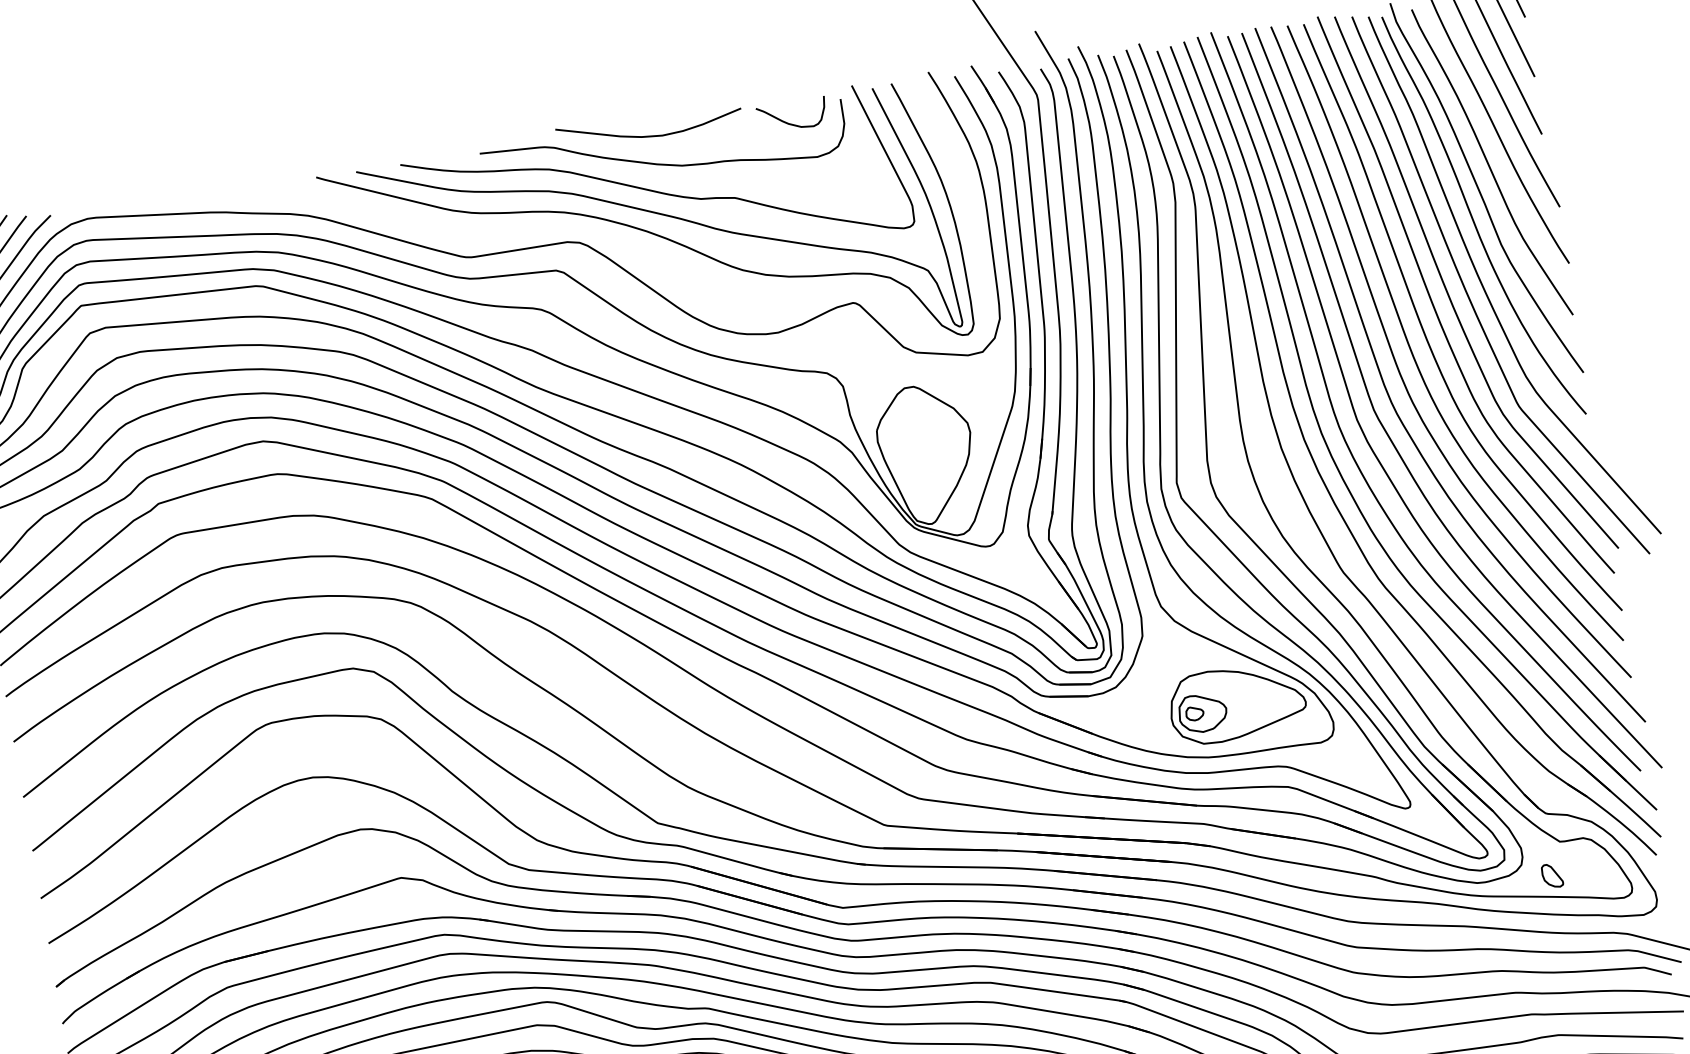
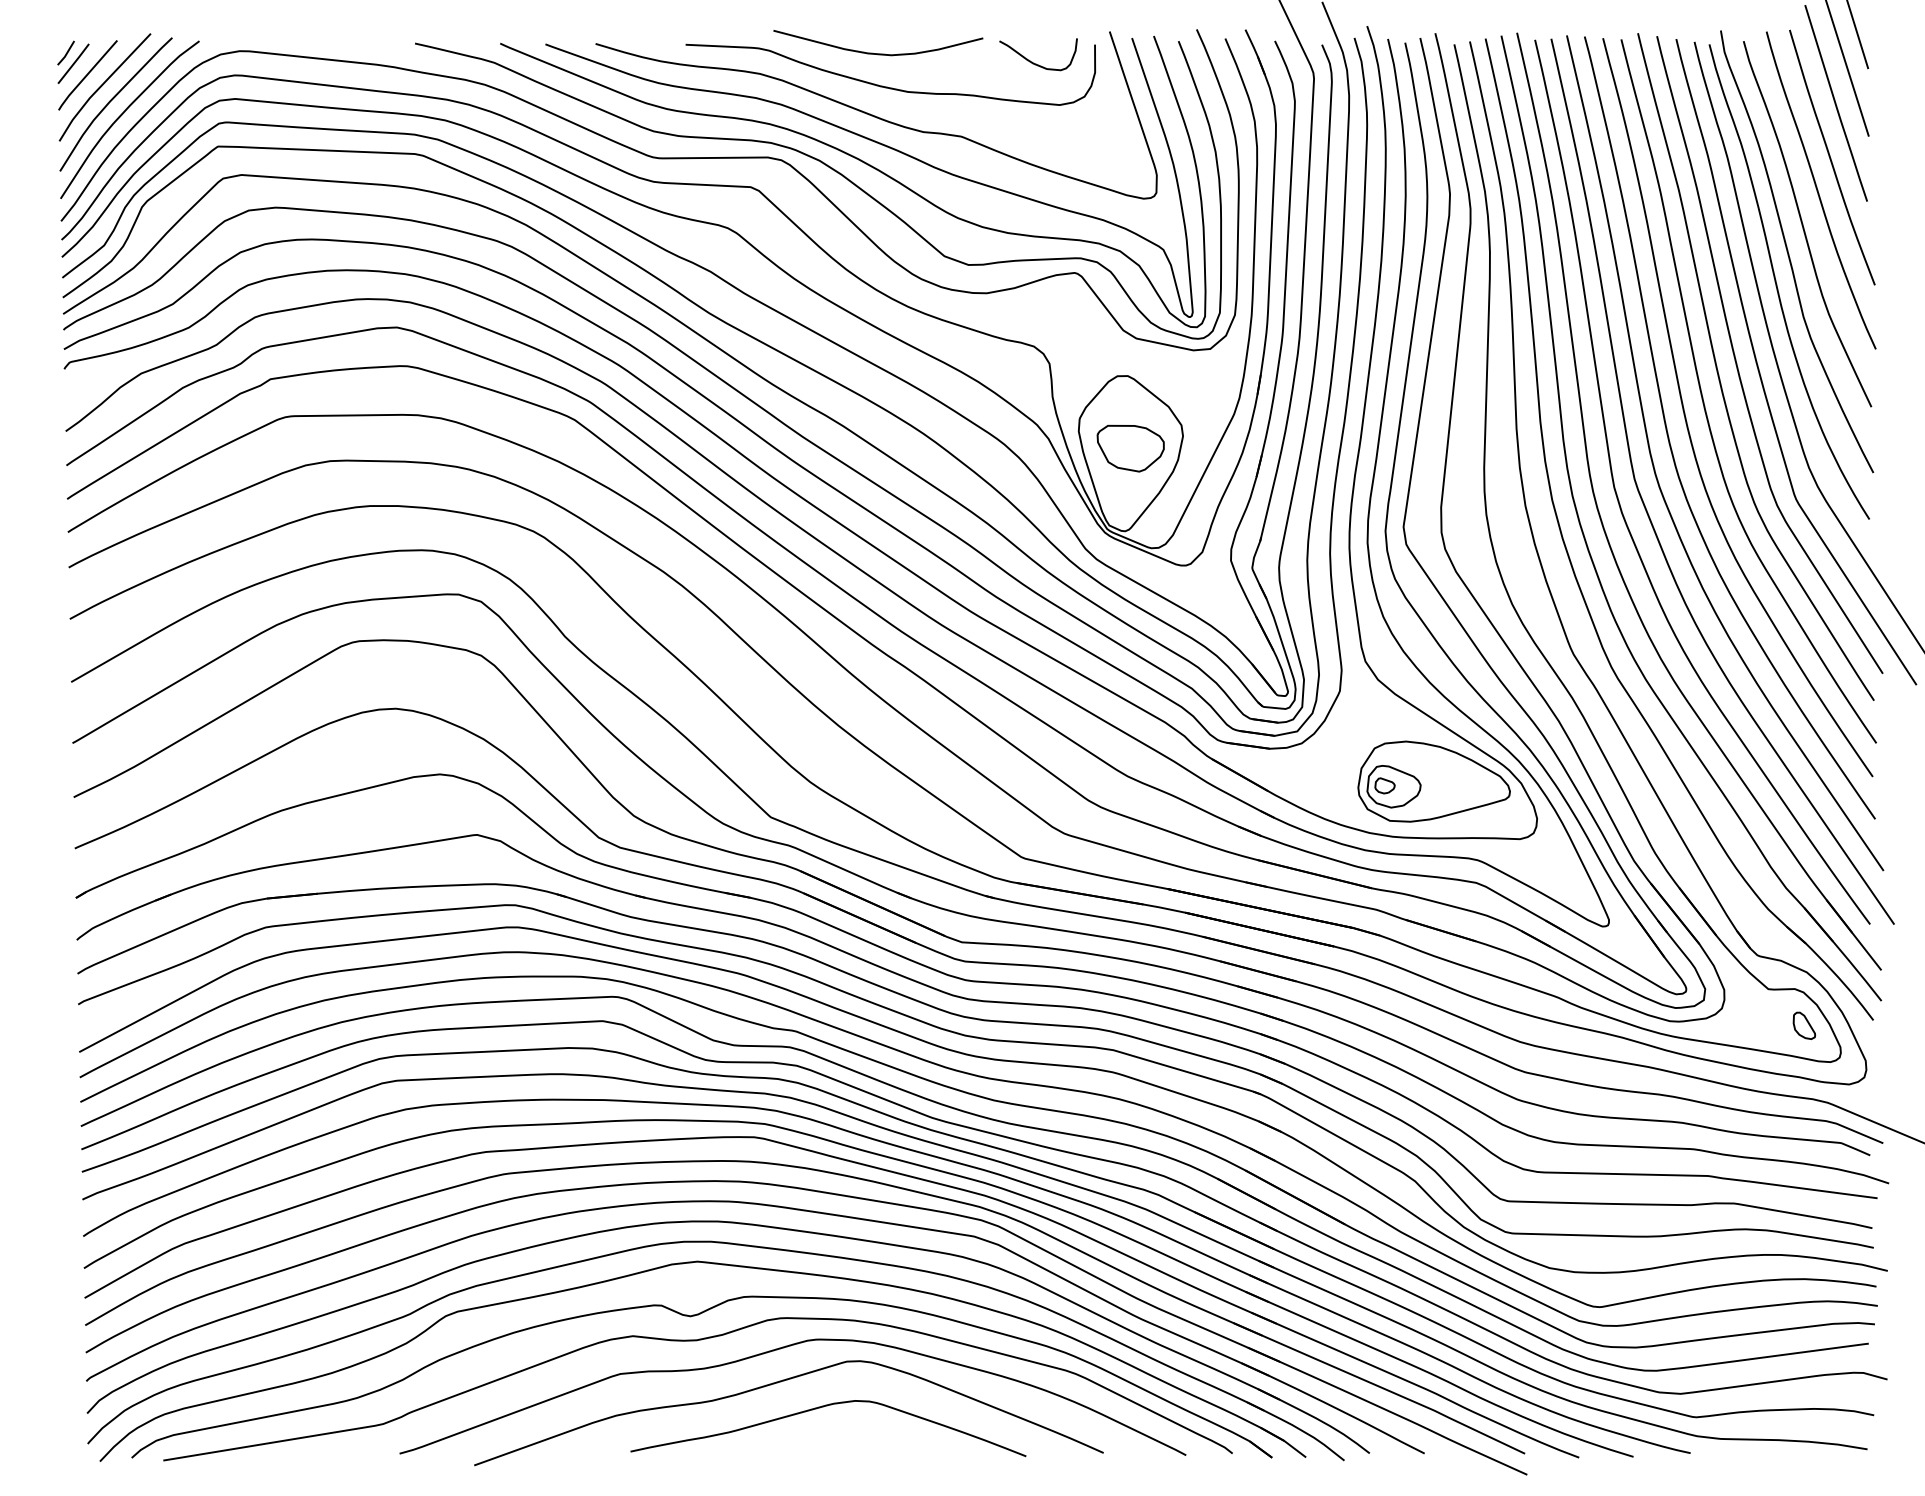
curve: (623, 243) -> (829, 168), added
part: (925, 450) -> (1130, 448), added
part: (1552, 875) -> (1804, 1025), moved

